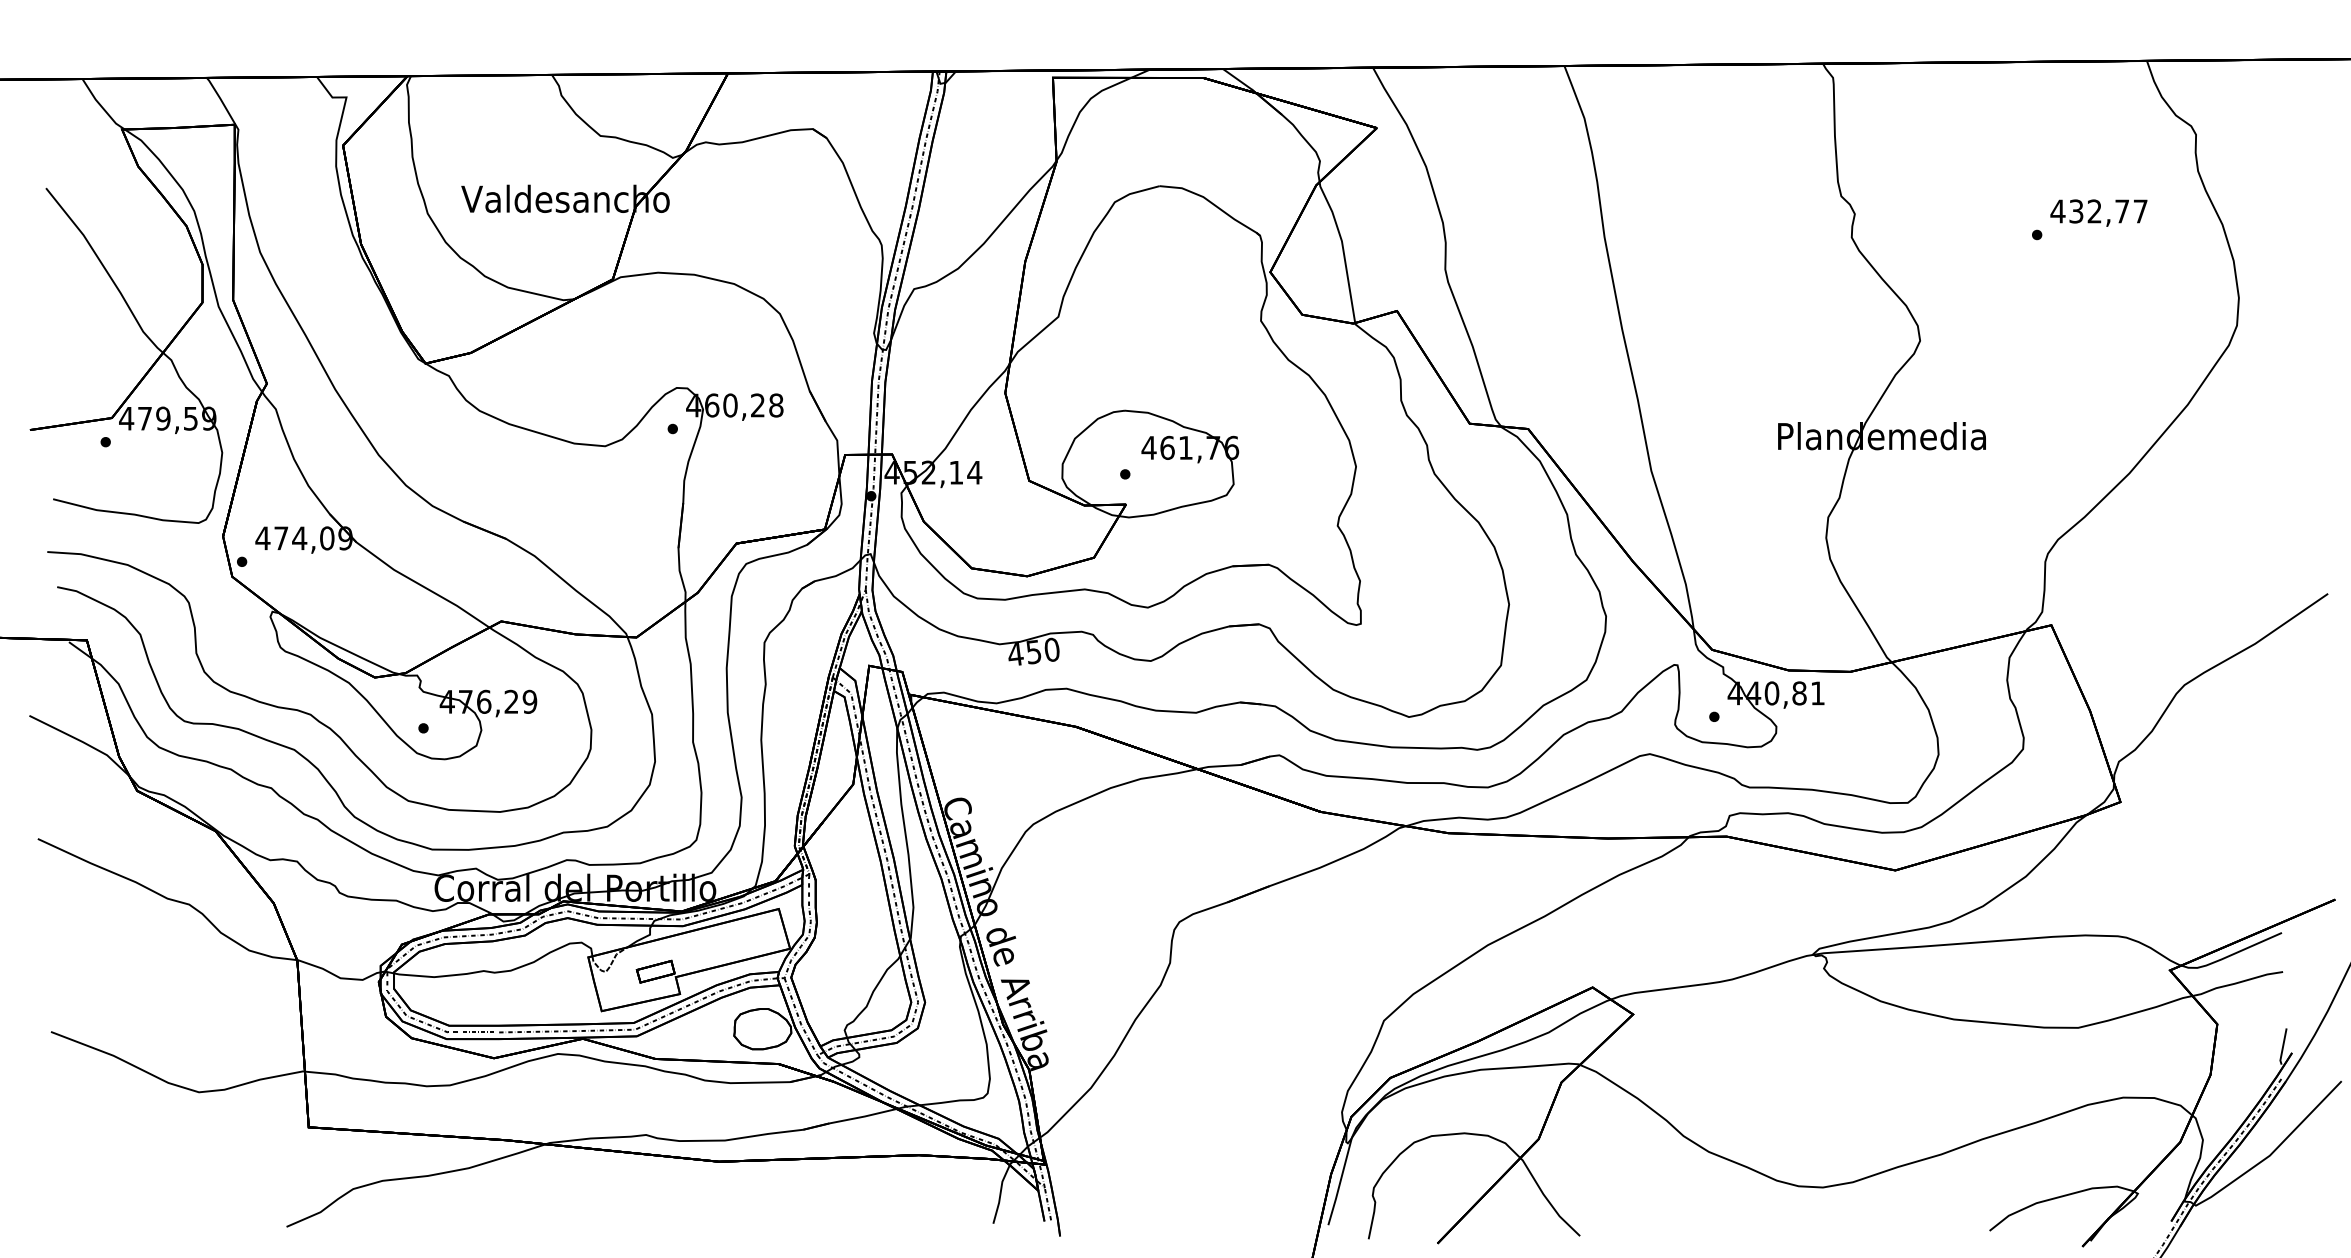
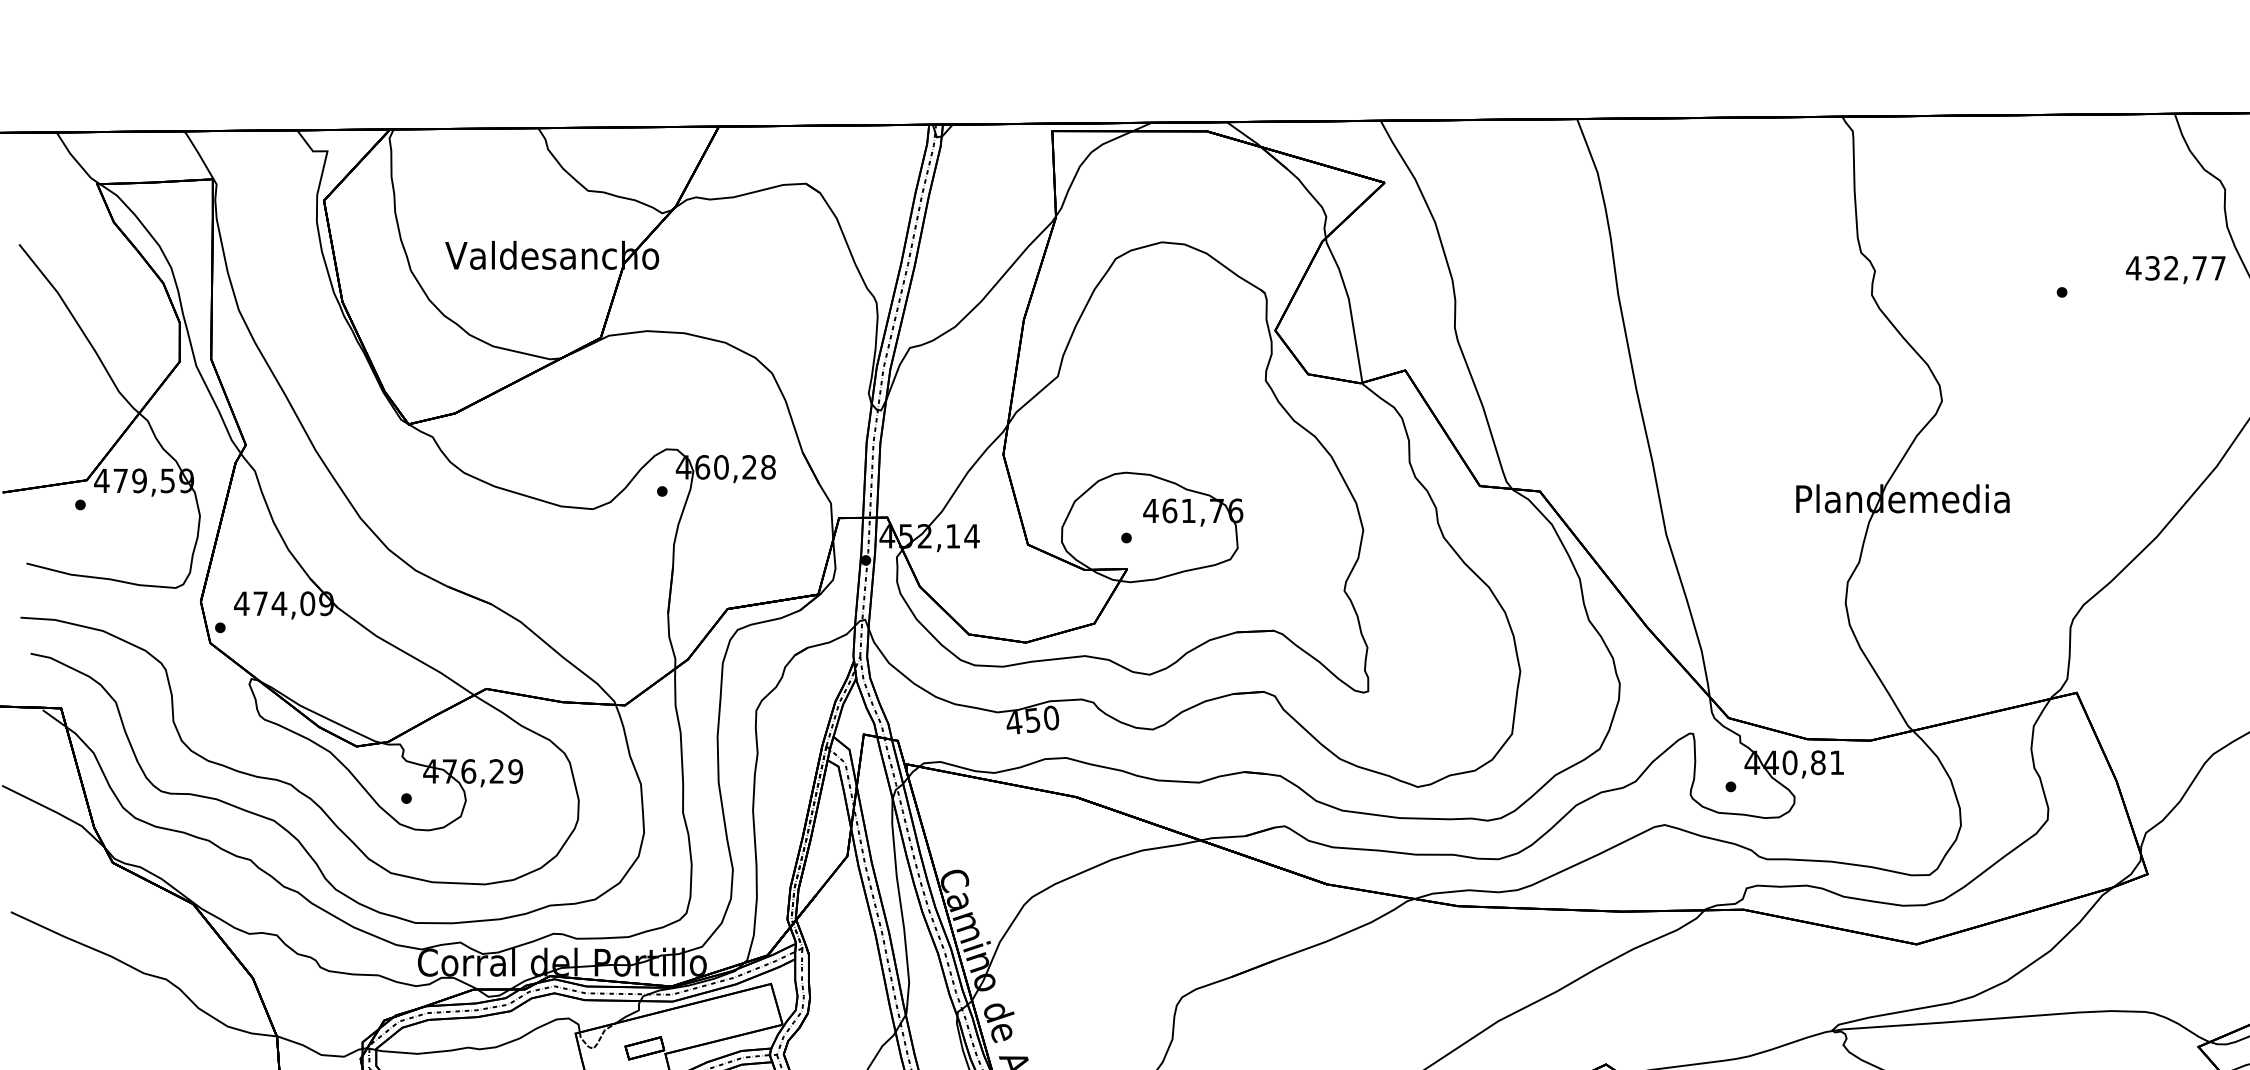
text: (2098, 212) -> (2175, 269), moved

